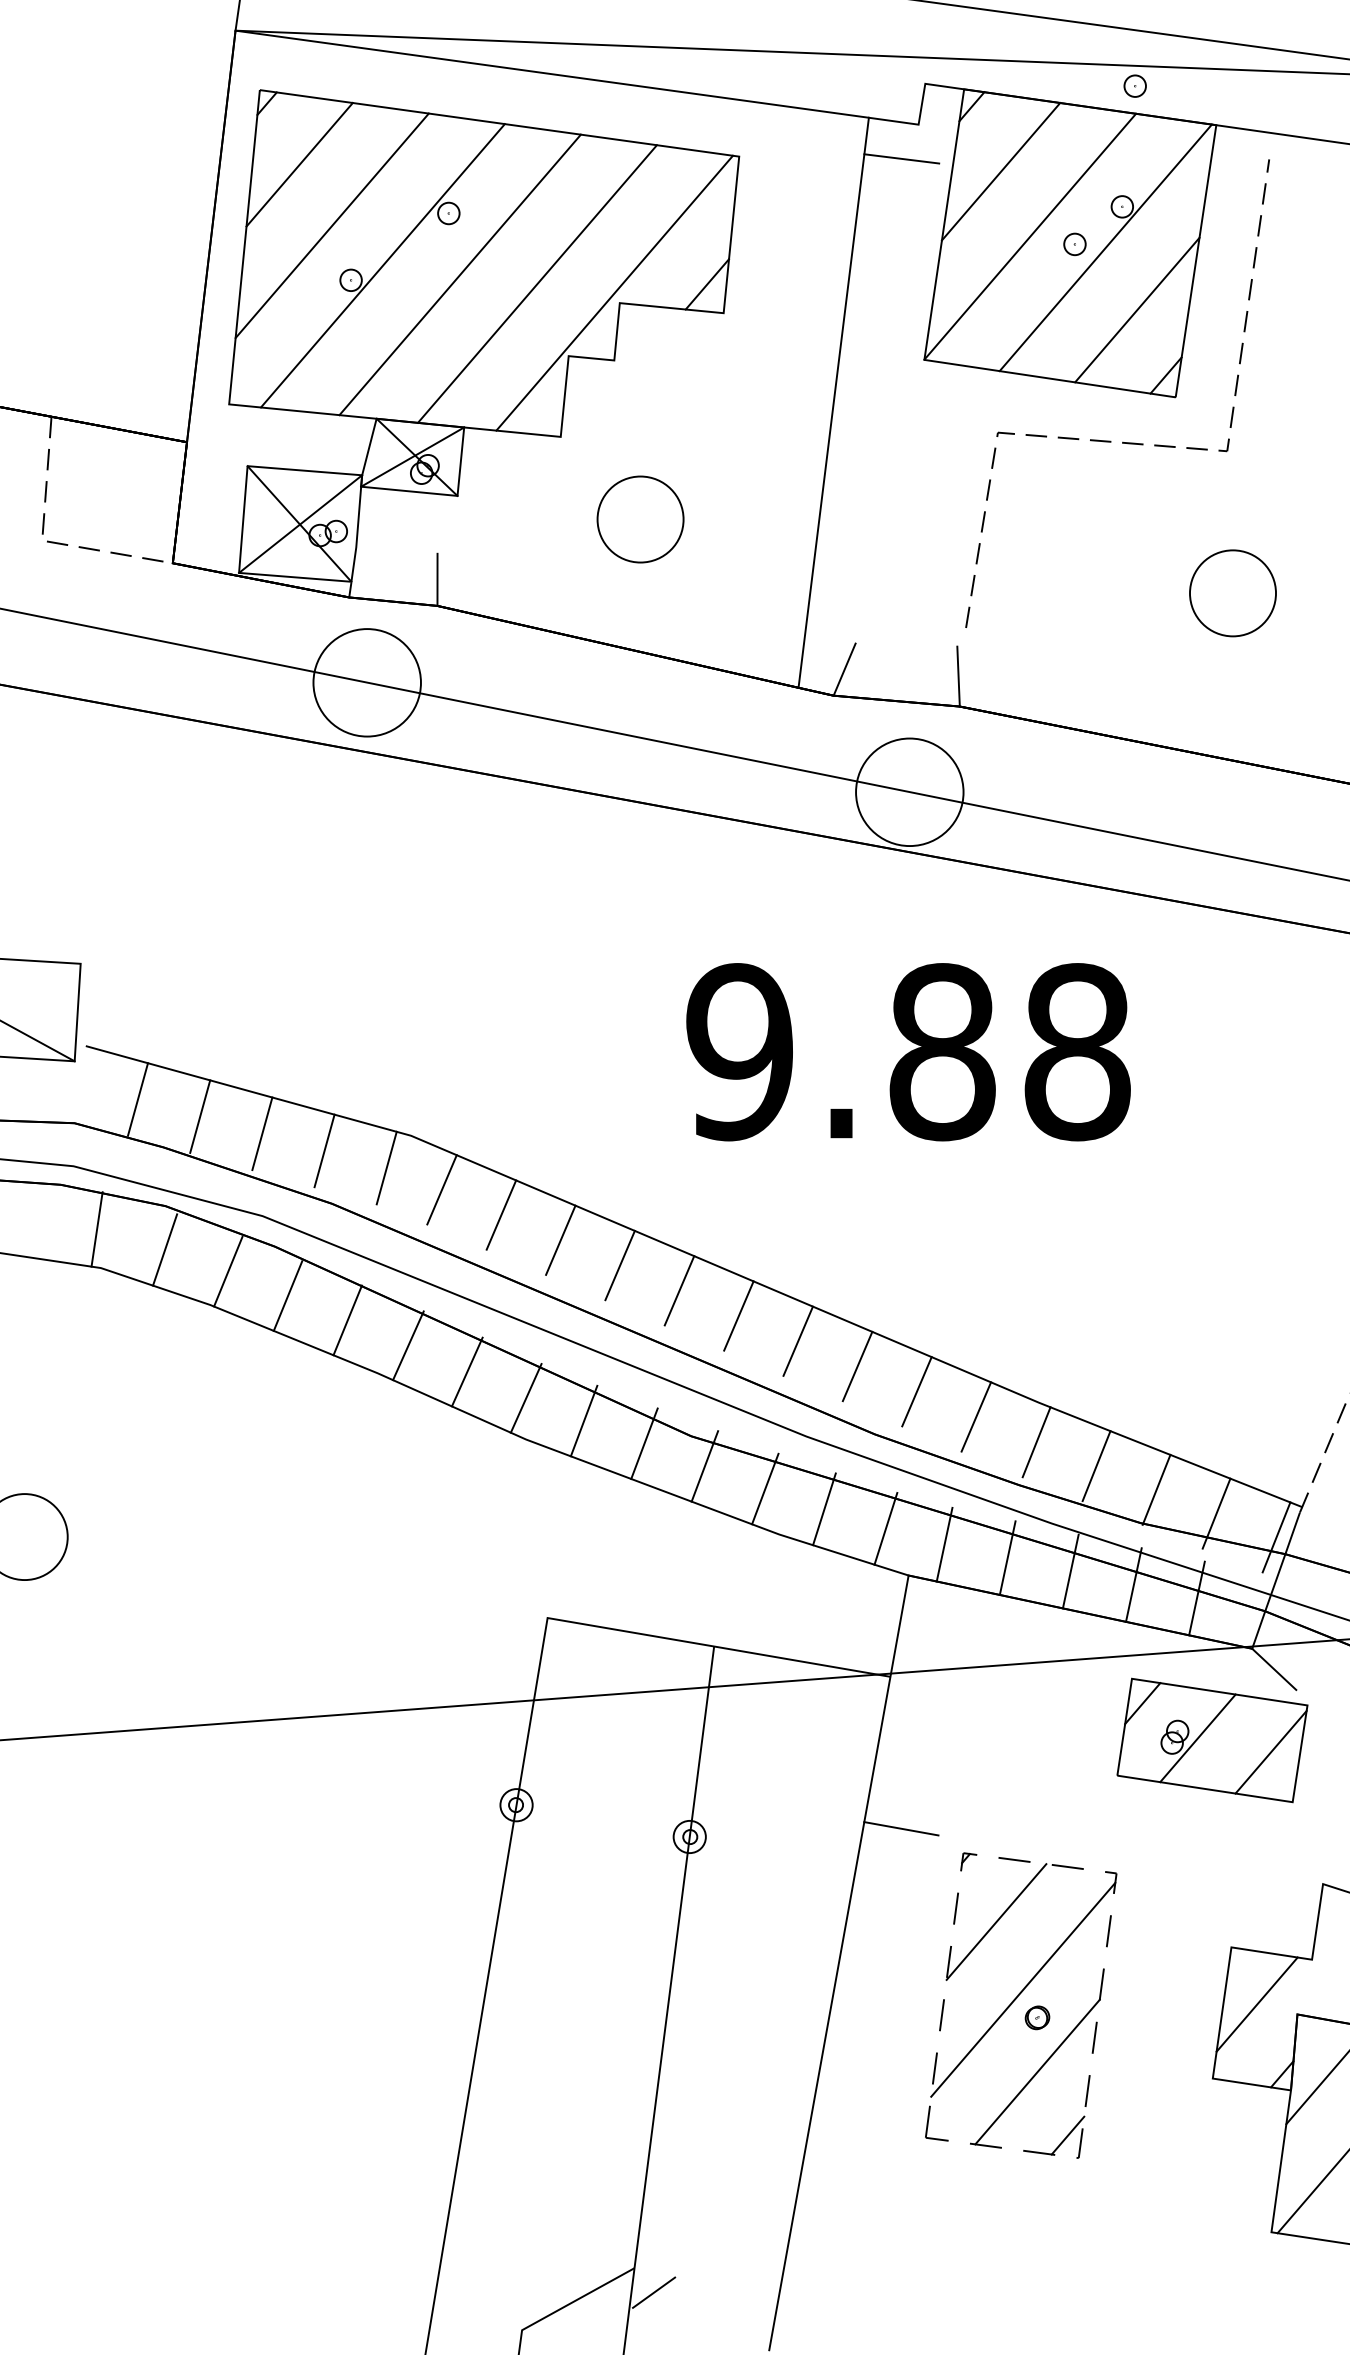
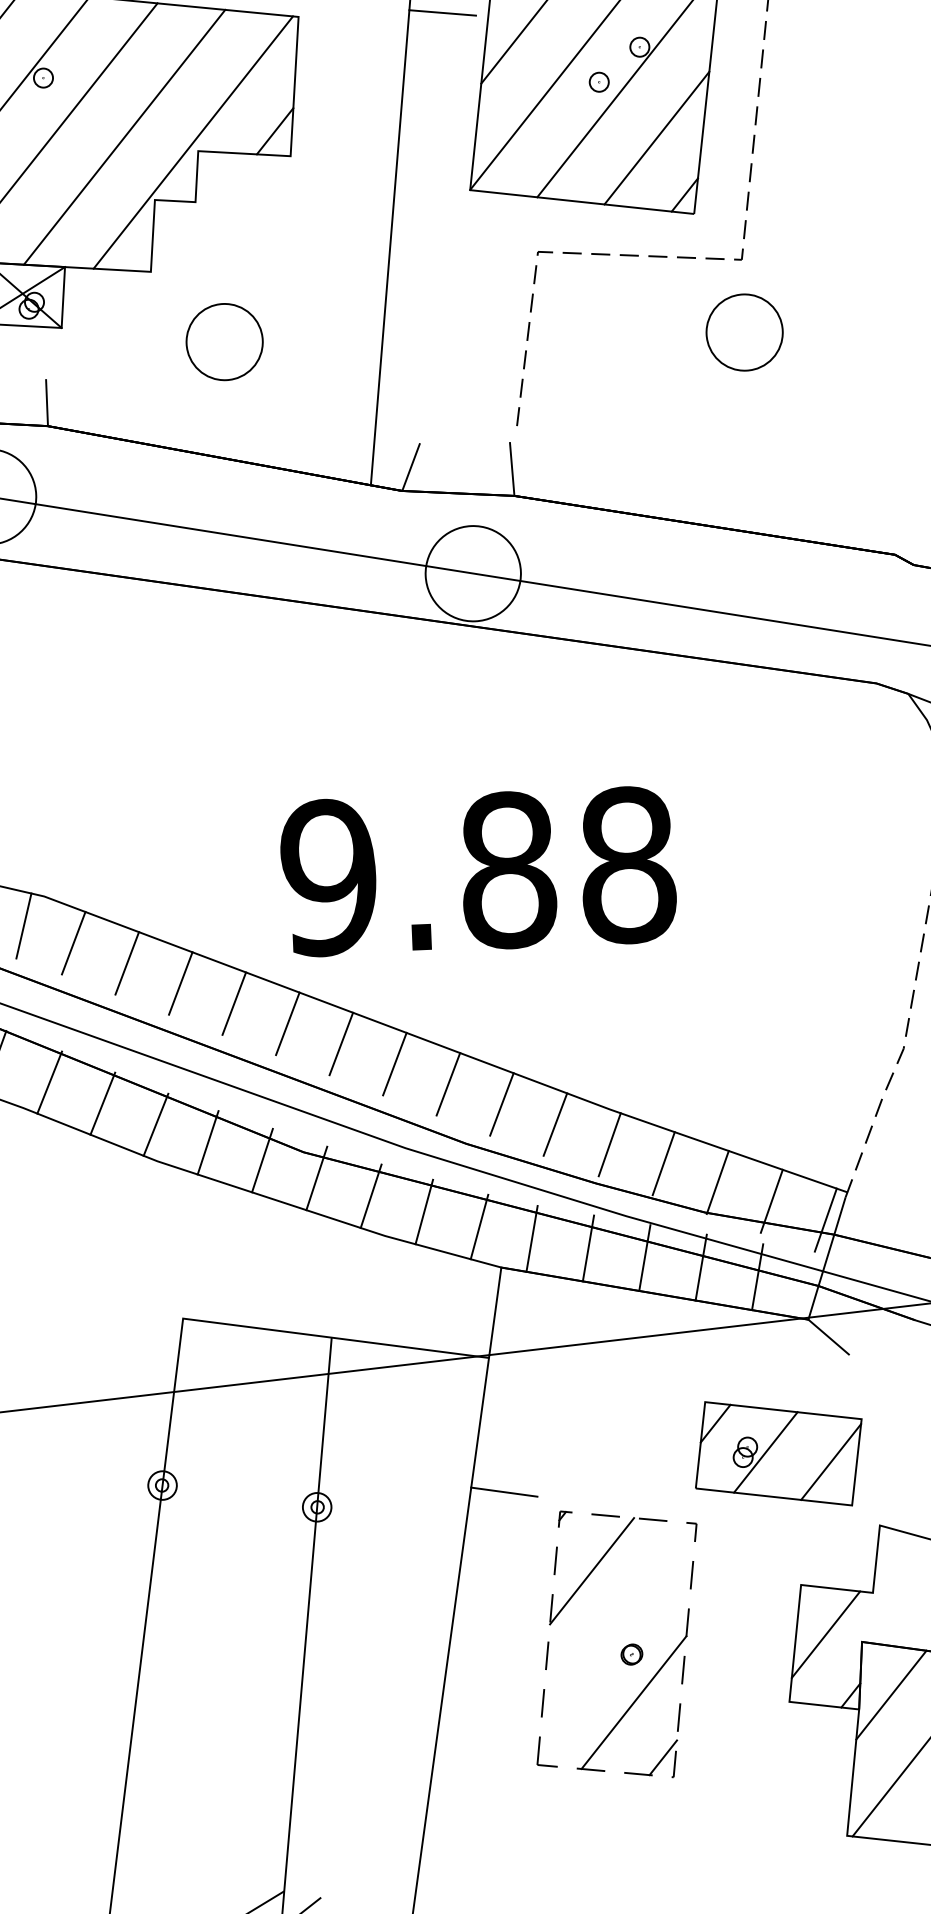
part: (1232, 593) -> (744, 332), moved
text: (908, 1052) -> (478, 871), moved
part: (1212, 1740) -> (778, 1453), moved
line: (1023, 1989) -> (618, 1630), removed

